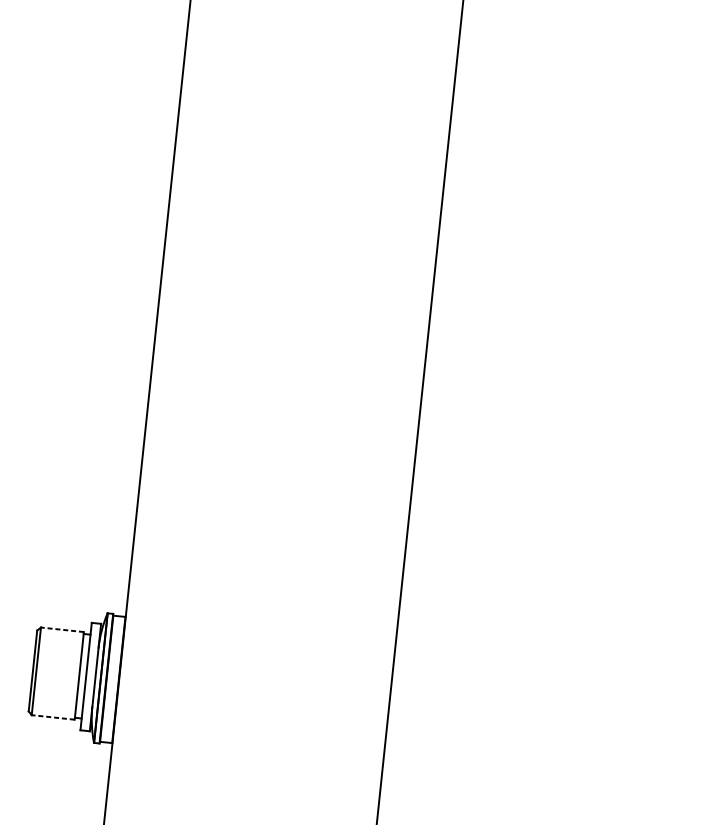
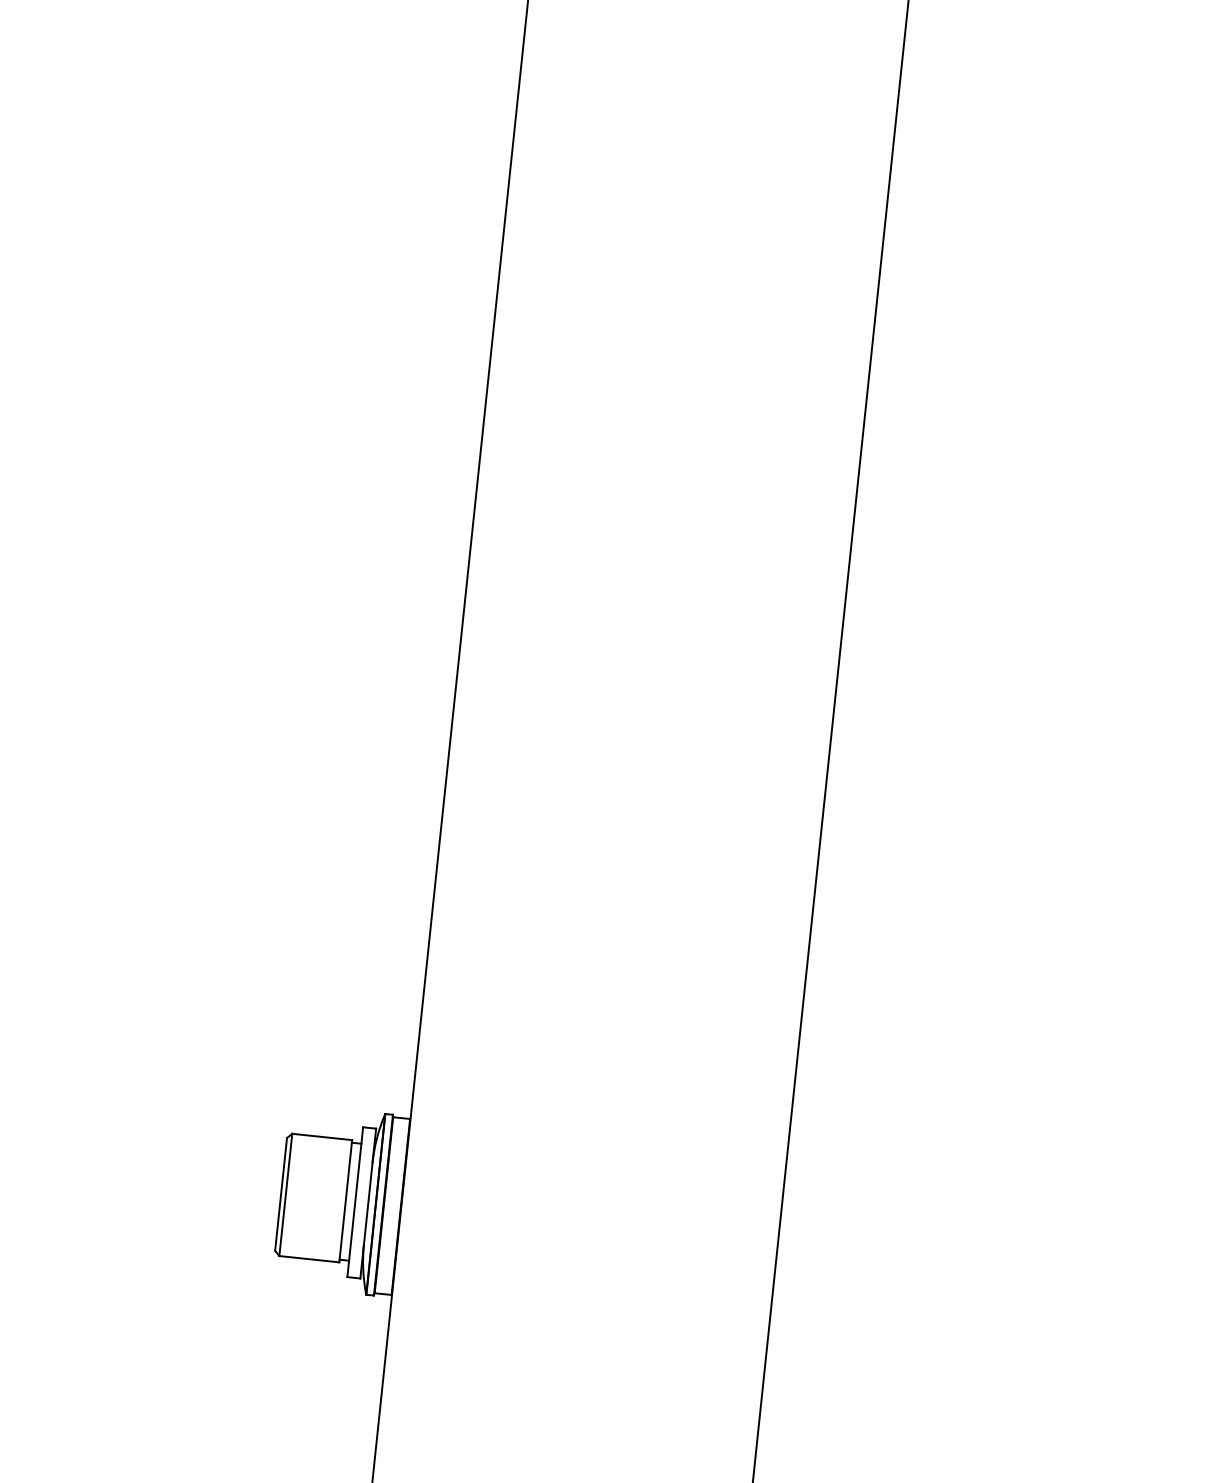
line: (61, 629) -> (321, 1136), dashed -> solid
line: (52, 717) -> (308, 1259), dashed -> solid

